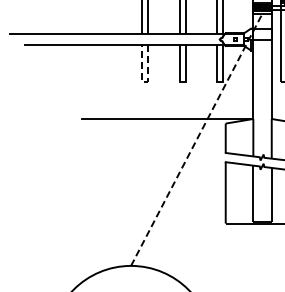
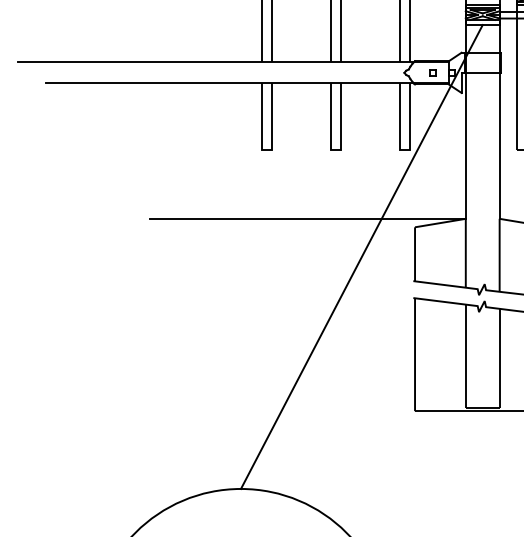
line: (145, 81) -> (267, 149), dashed -> solid
line: (197, 139) -> (363, 256), dashed -> solid

